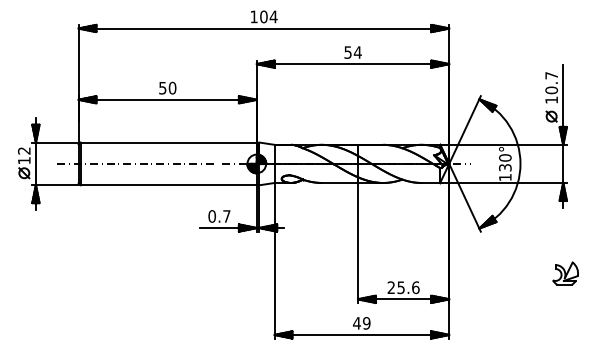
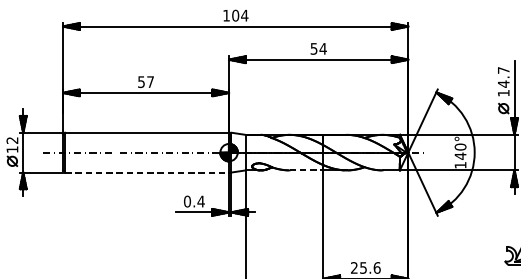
text: (172, 87) -> (150, 81), 50 -> 57
text: (551, 90) -> (503, 84), 10.7 -> 14.7
text: (505, 167) -> (460, 155), 130° -> 140°
line: (340, 182) -> (307, 169), solid -> dashed
line: (169, 185) -> (147, 172), solid -> dashed
text: (226, 216) -> (200, 201), 0.7 -> 0.4

